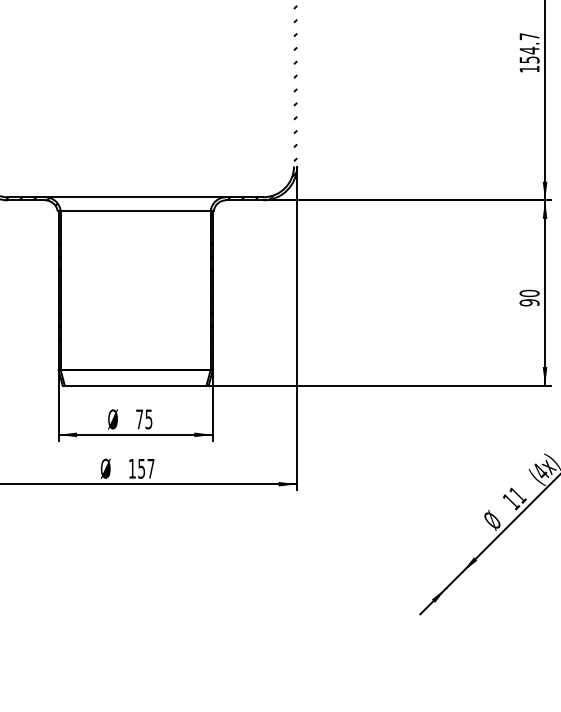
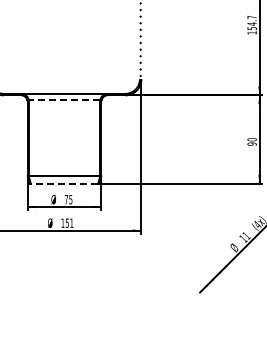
line: (135, 211) -> (64, 100), solid -> dashed
line: (135, 385) -> (64, 183), solid -> dashed
text: (150, 467) -> (71, 222), 157 -> 151

